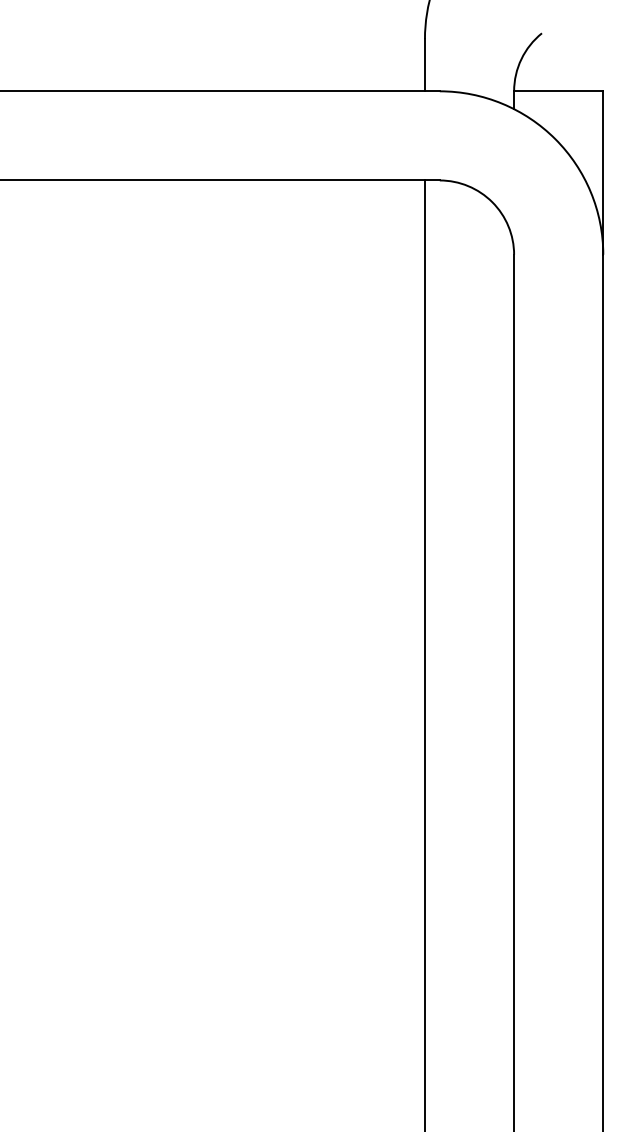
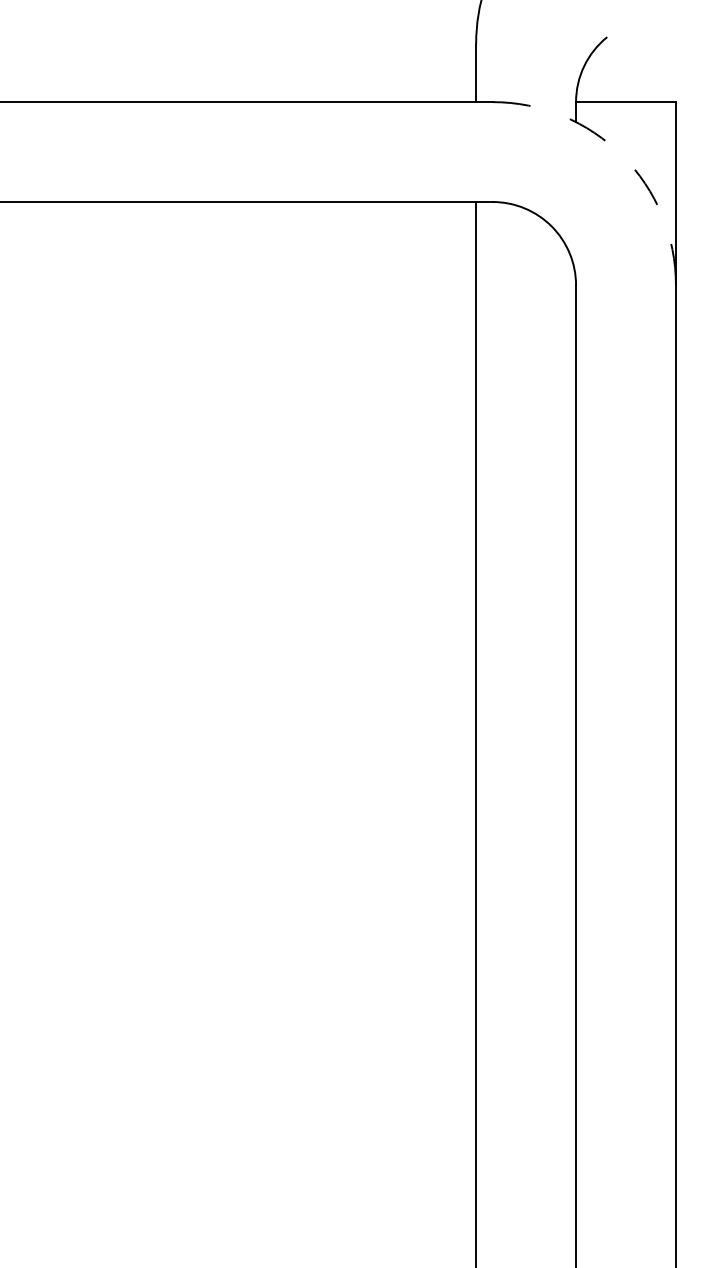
arc: (555, 139) -> (622, 156), solid -> dashed

